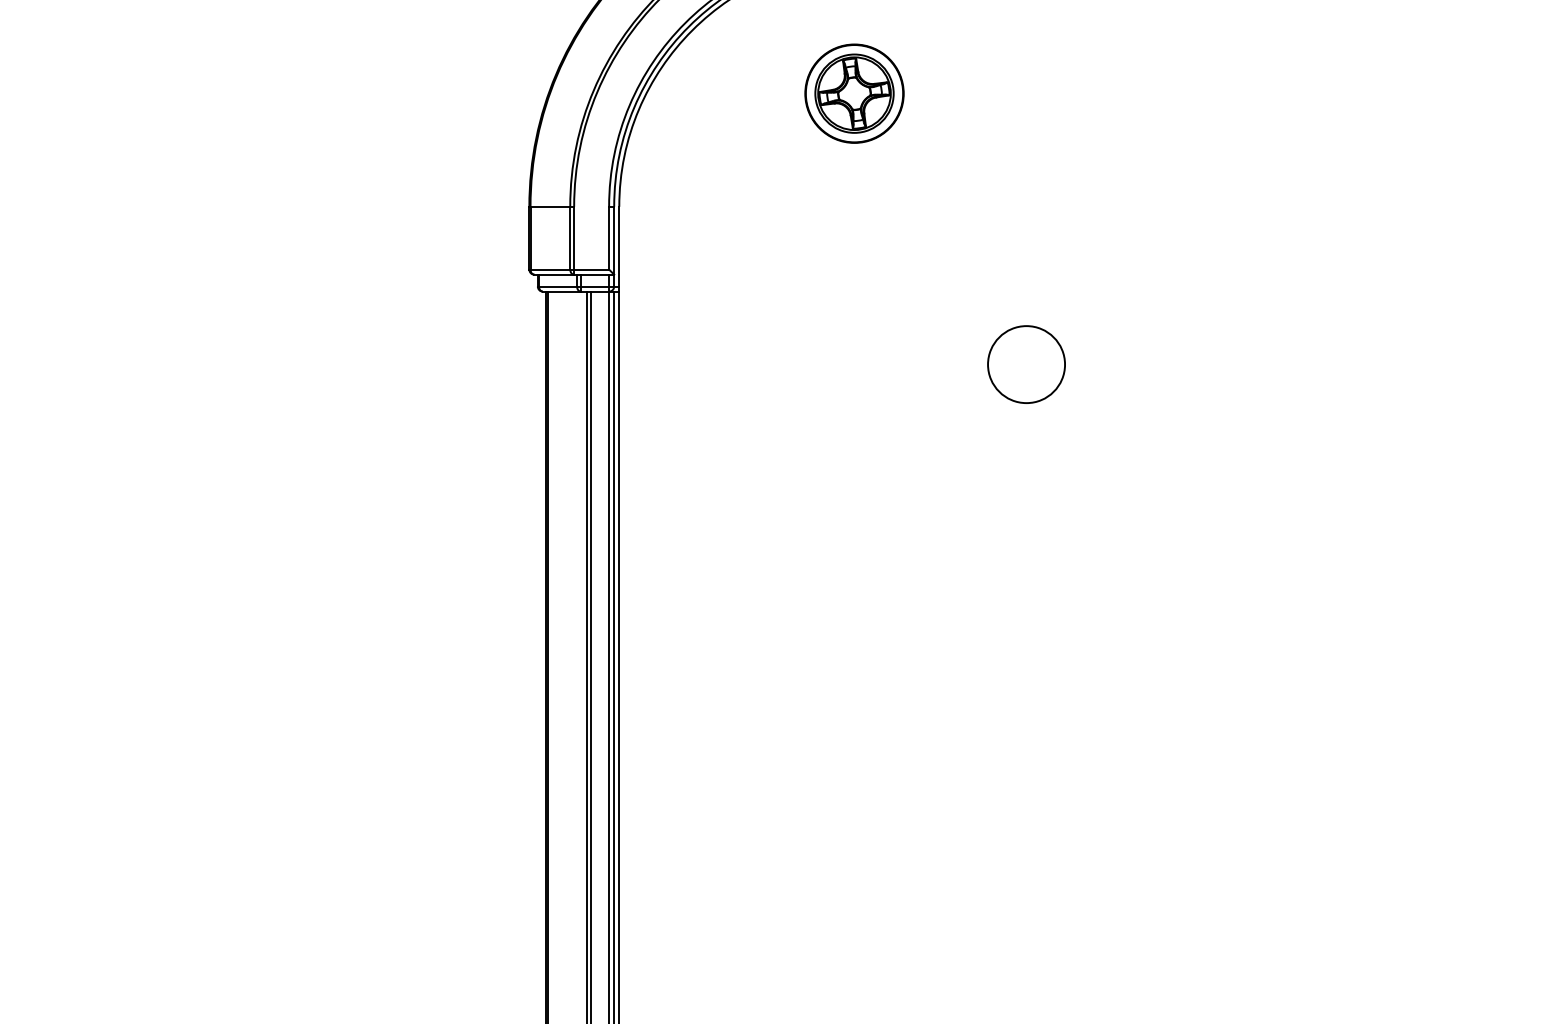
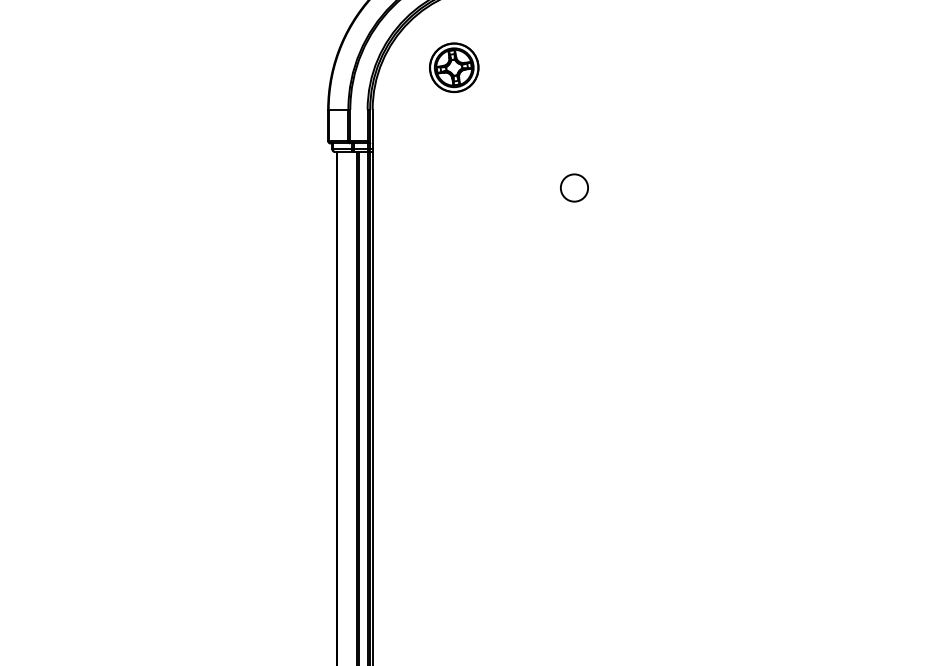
part: (855, 93) -> (454, 67), moved
circle: (1026, 363) -> (574, 187), size x0.71

